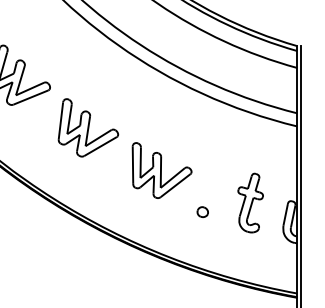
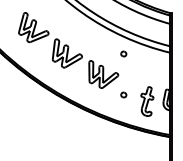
part: (202, 127) -> (123, 53), added
part: (250, 202) -> (147, 101), moved

